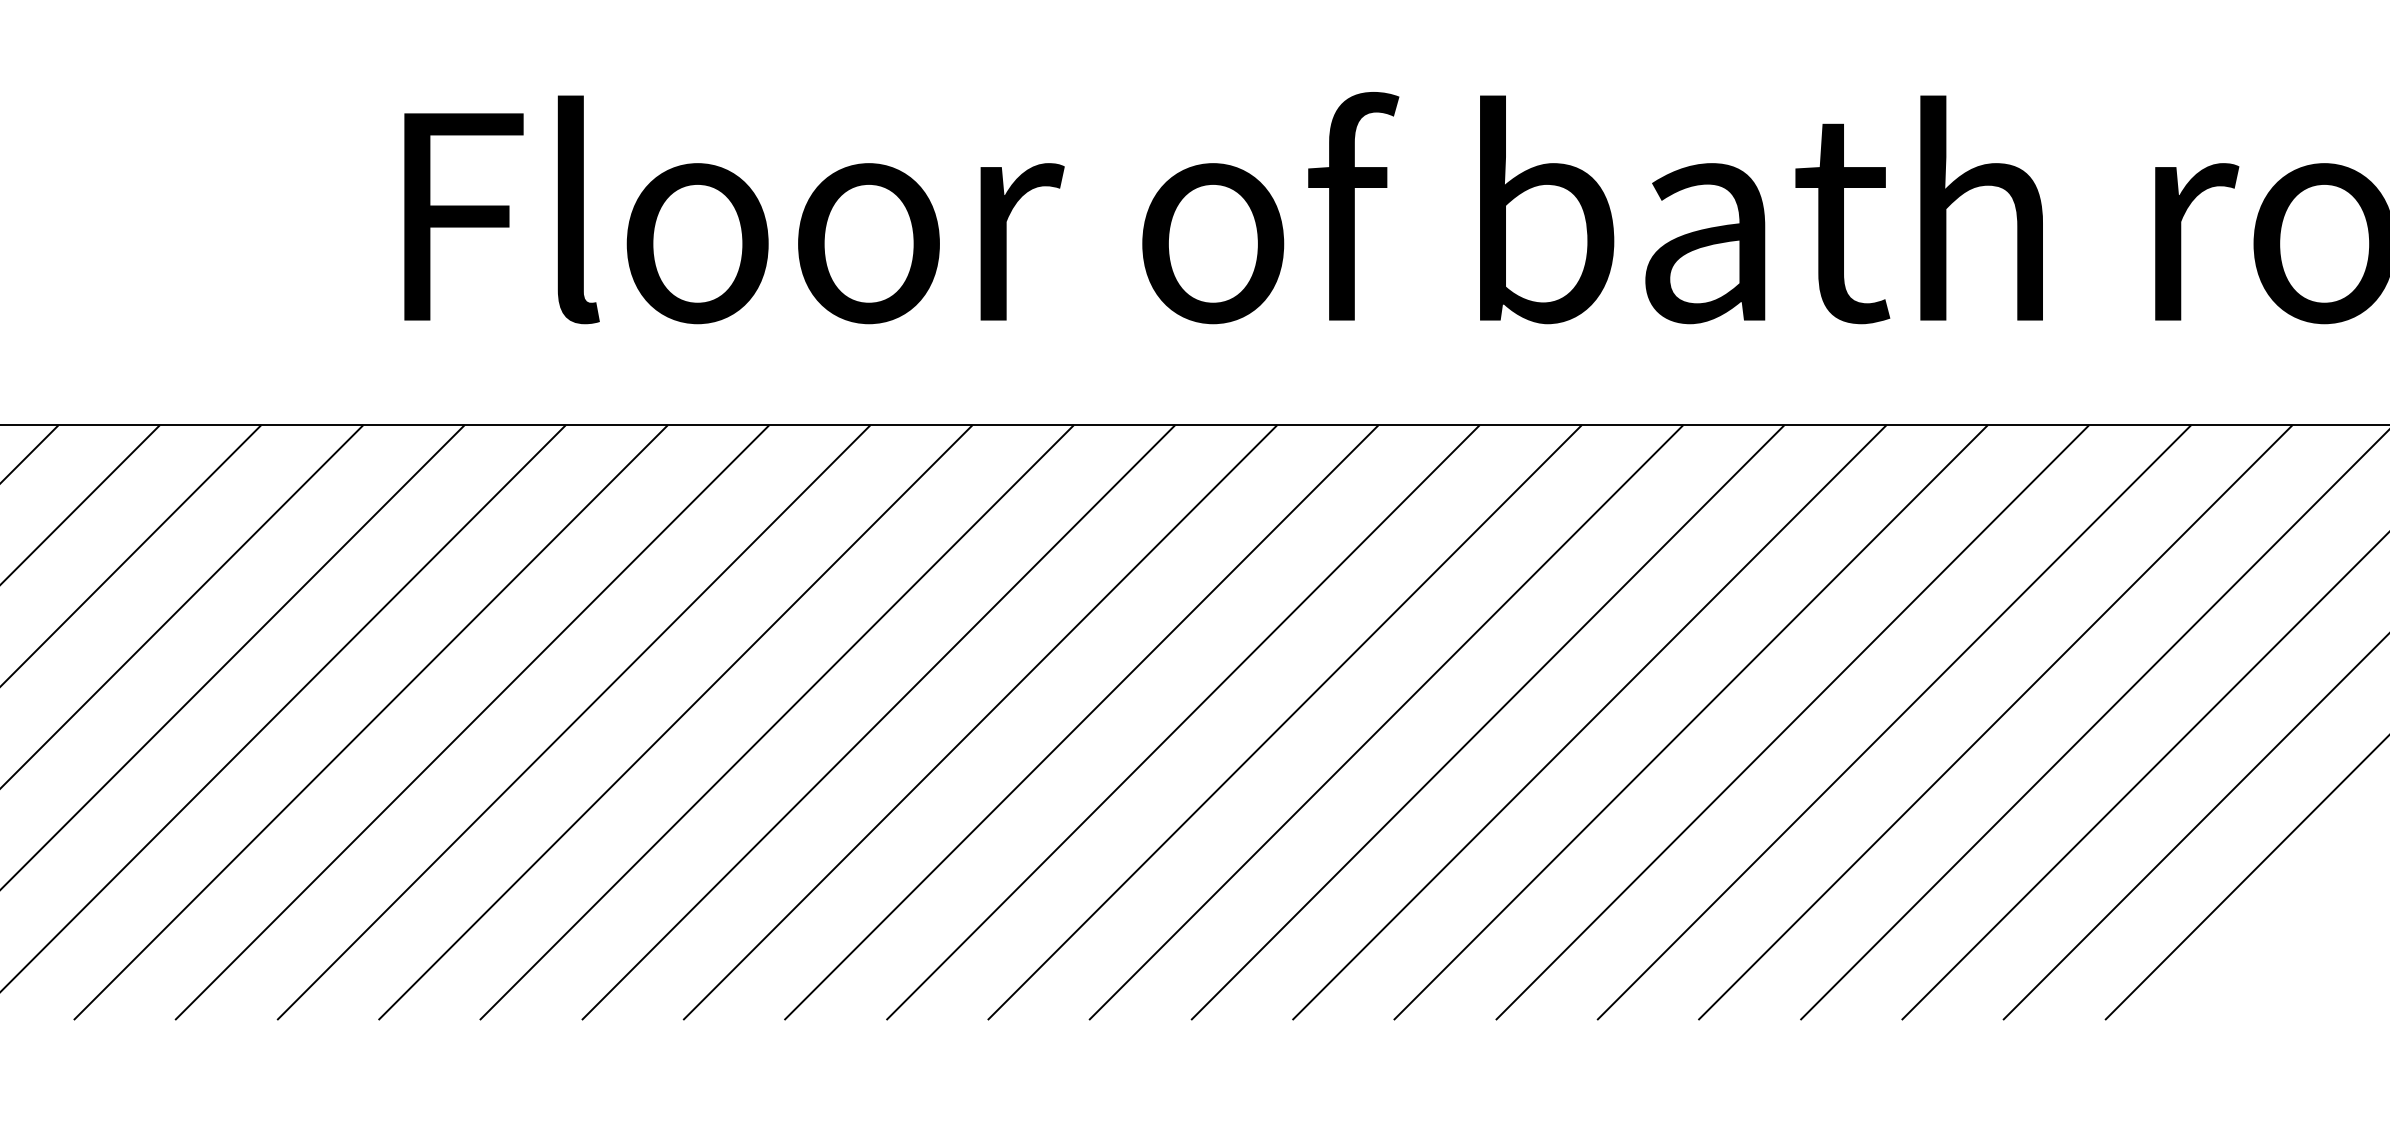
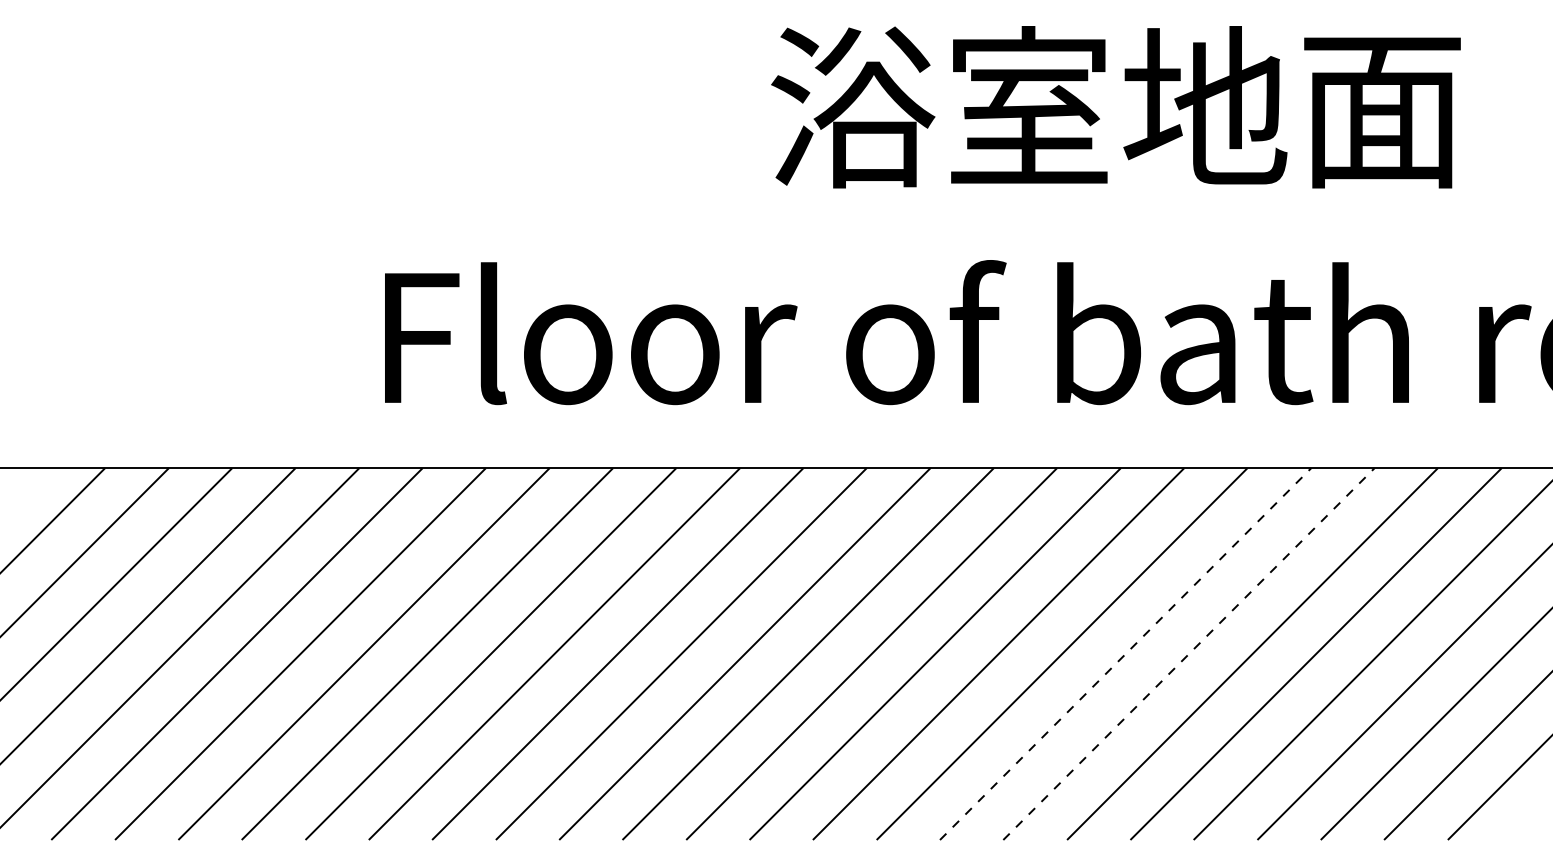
line: (1589, 723) -> (1125, 654), solid -> dashed
line: (1690, 723) -> (1188, 654), solid -> dashed

